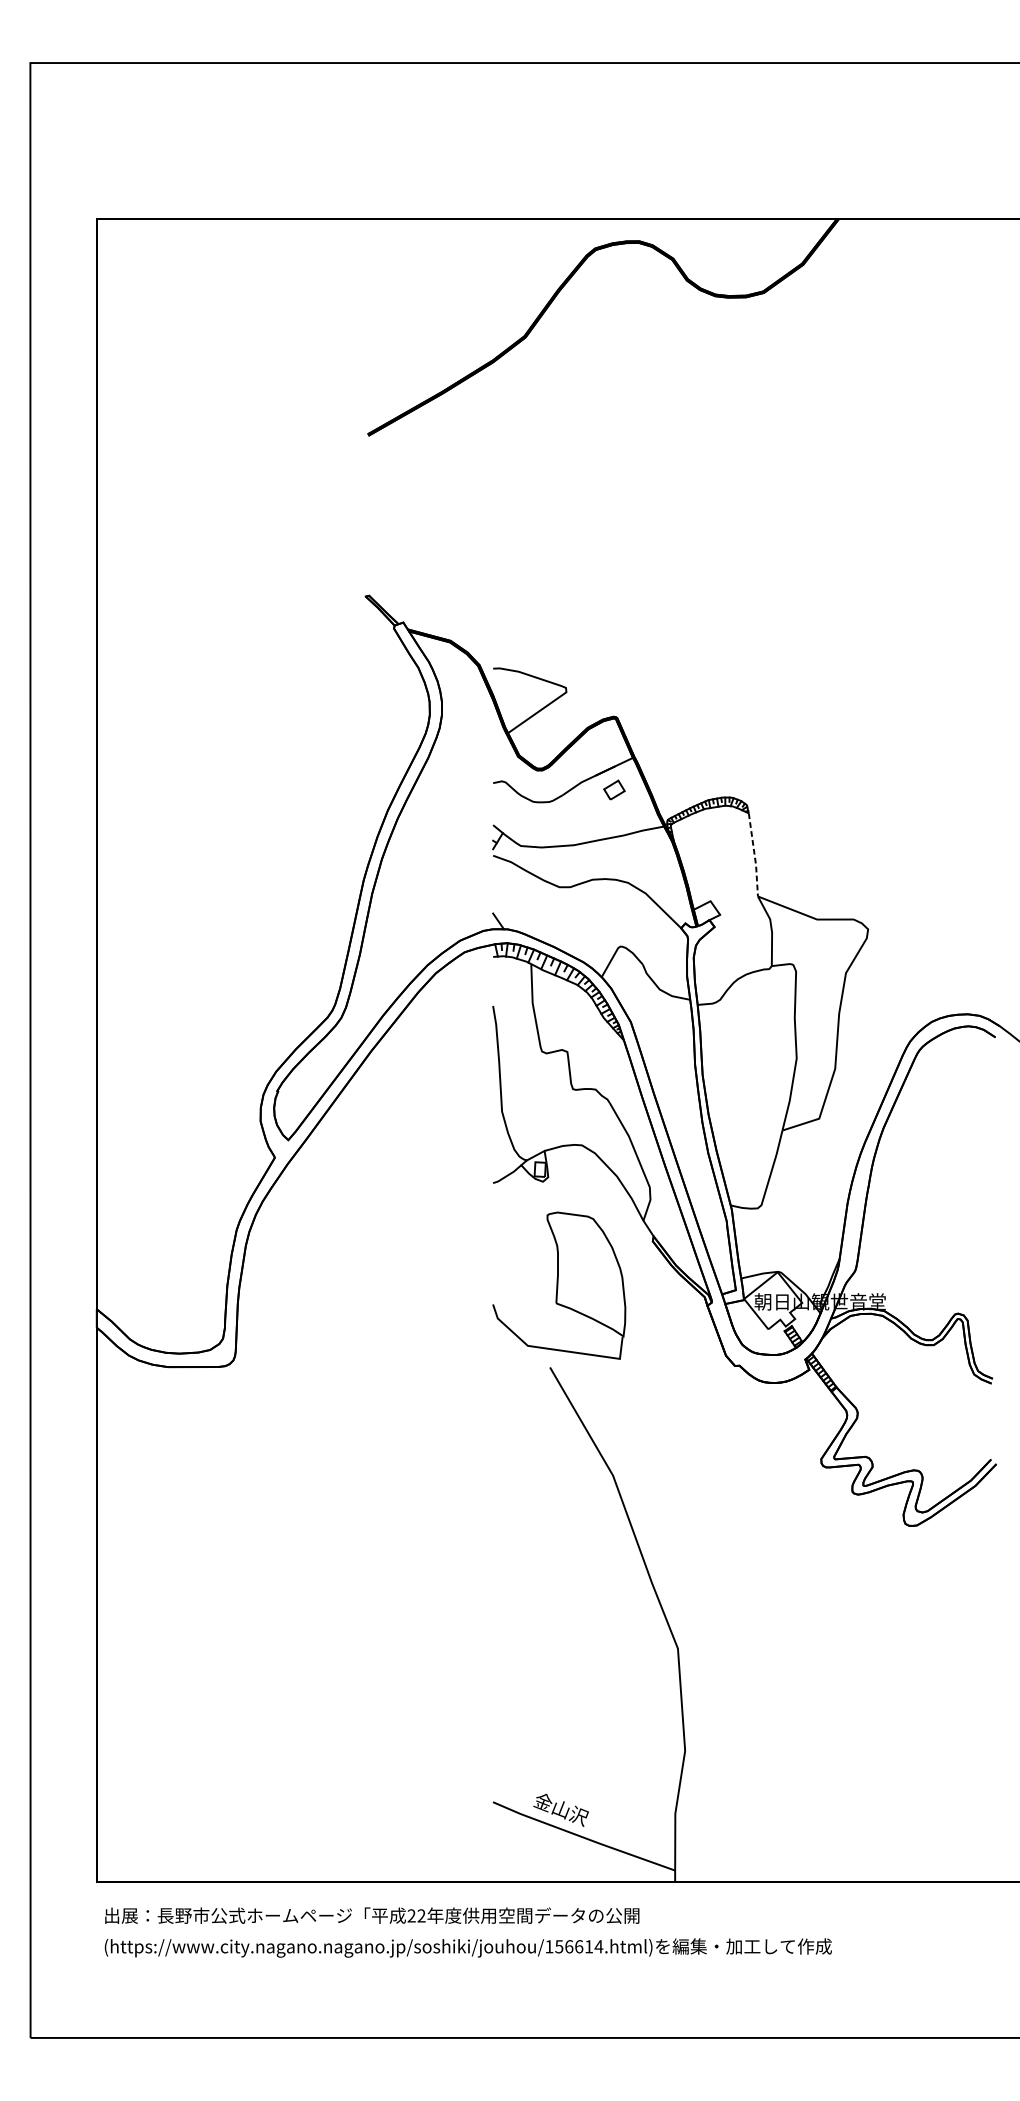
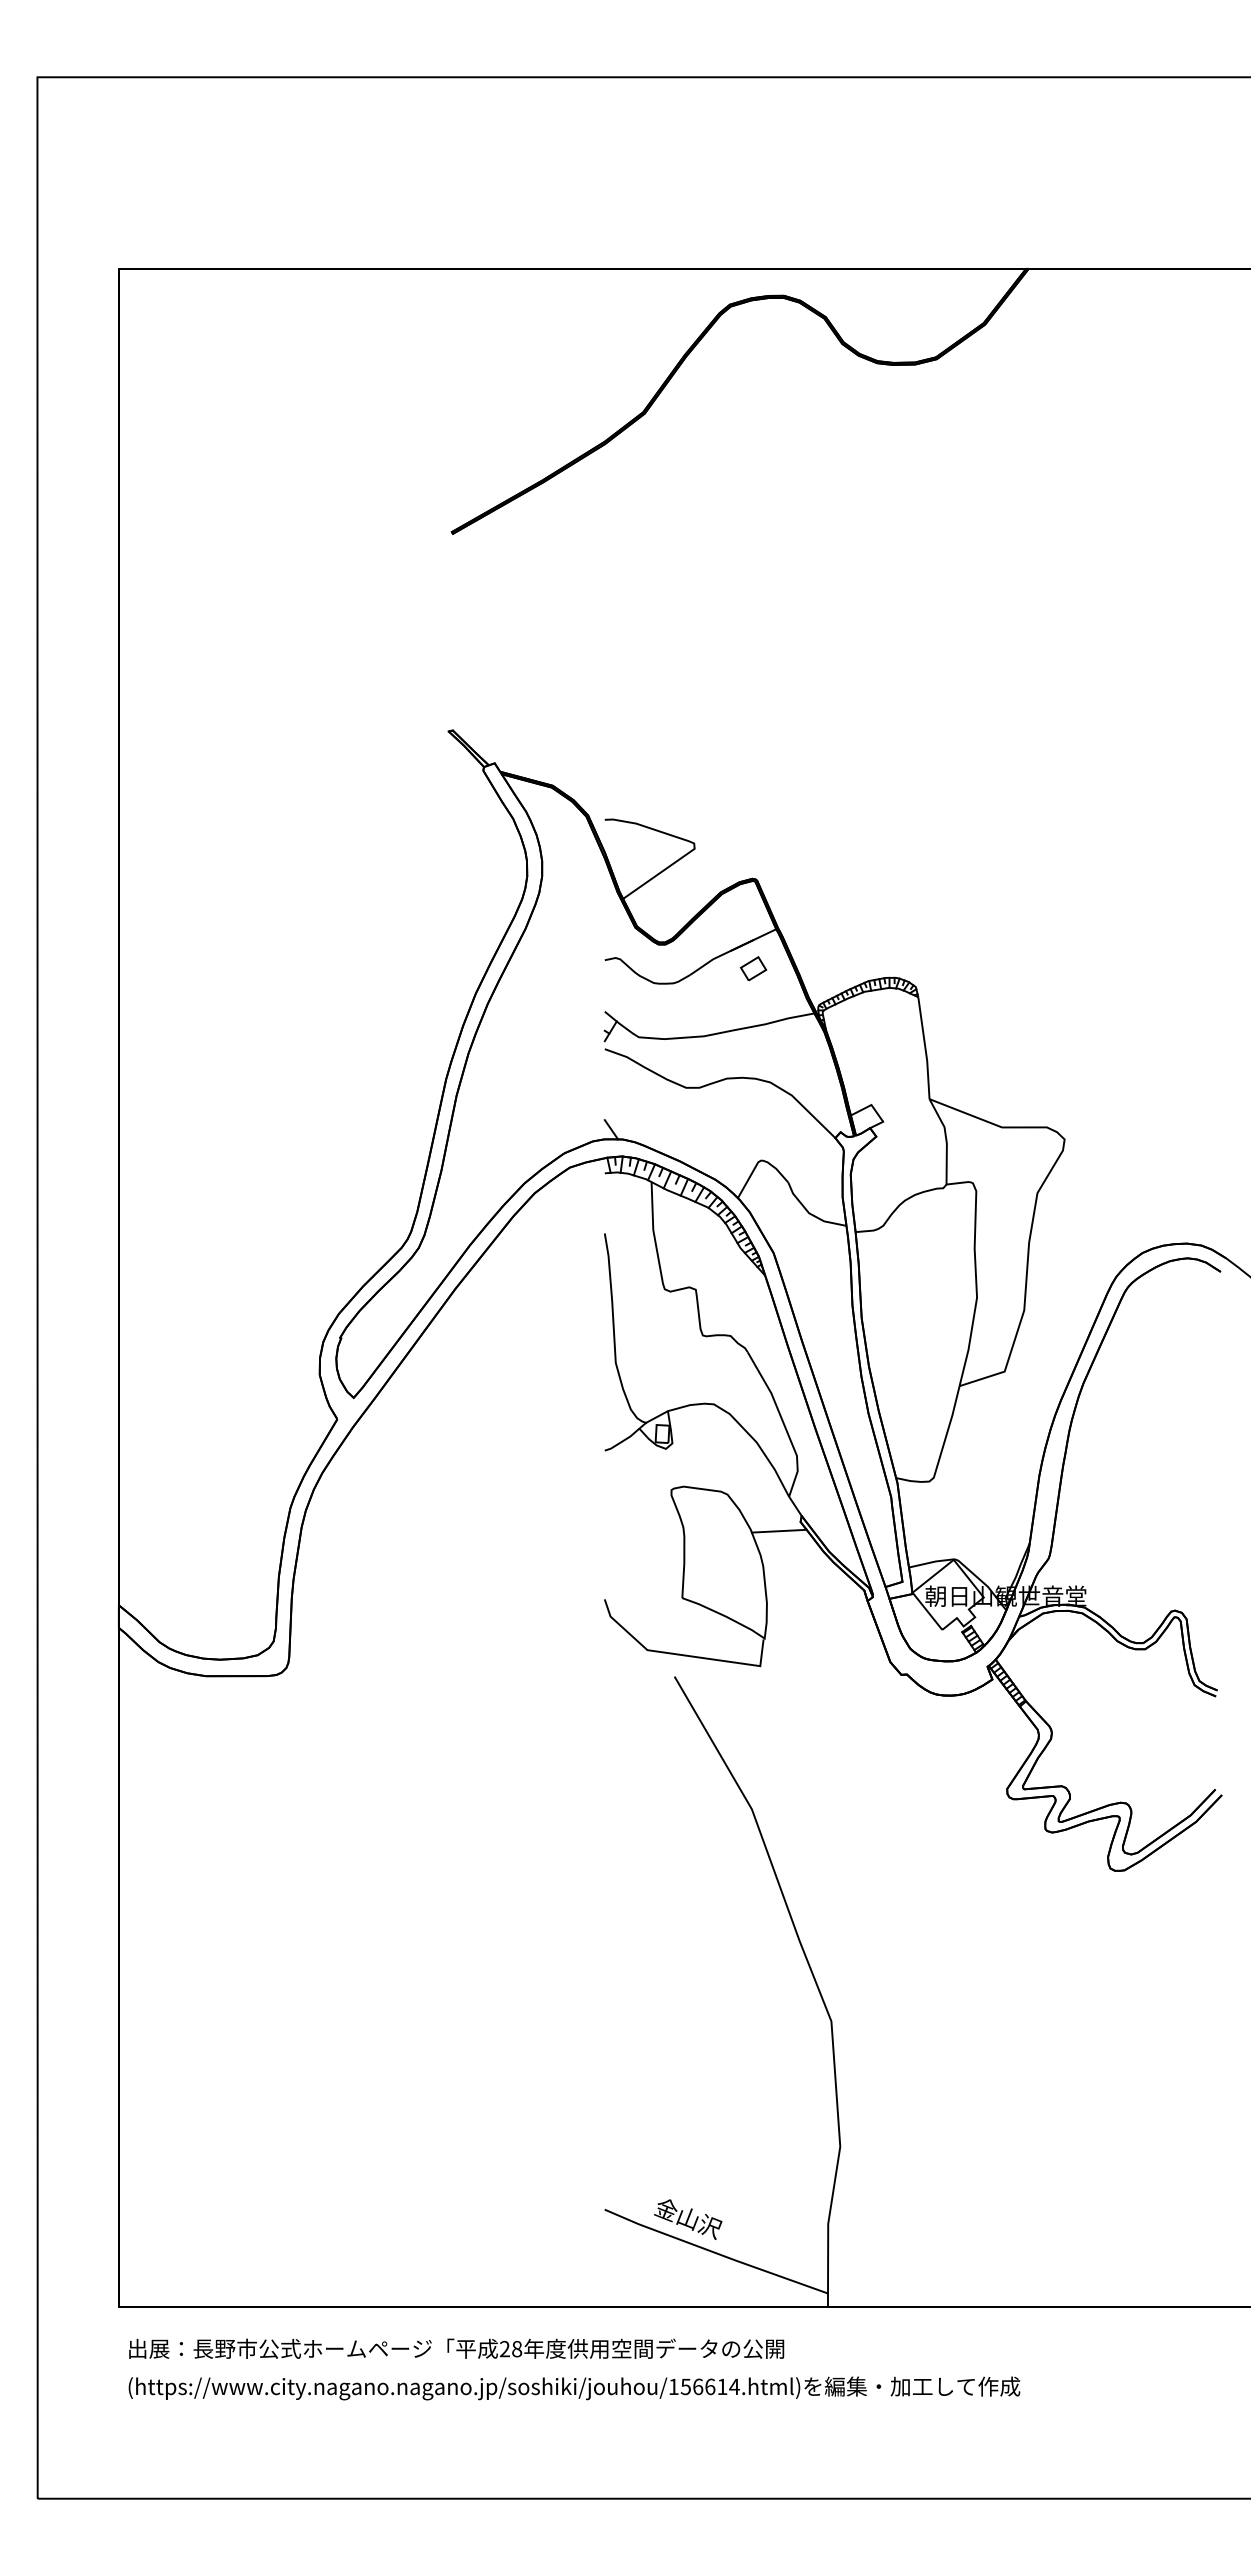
line: (754, 855) -> (925, 1049), dashed -> solid
line: (634, 1248) -> (778, 1530), added
text: (421, 1916) -> (517, 2349), 22 -> 28

